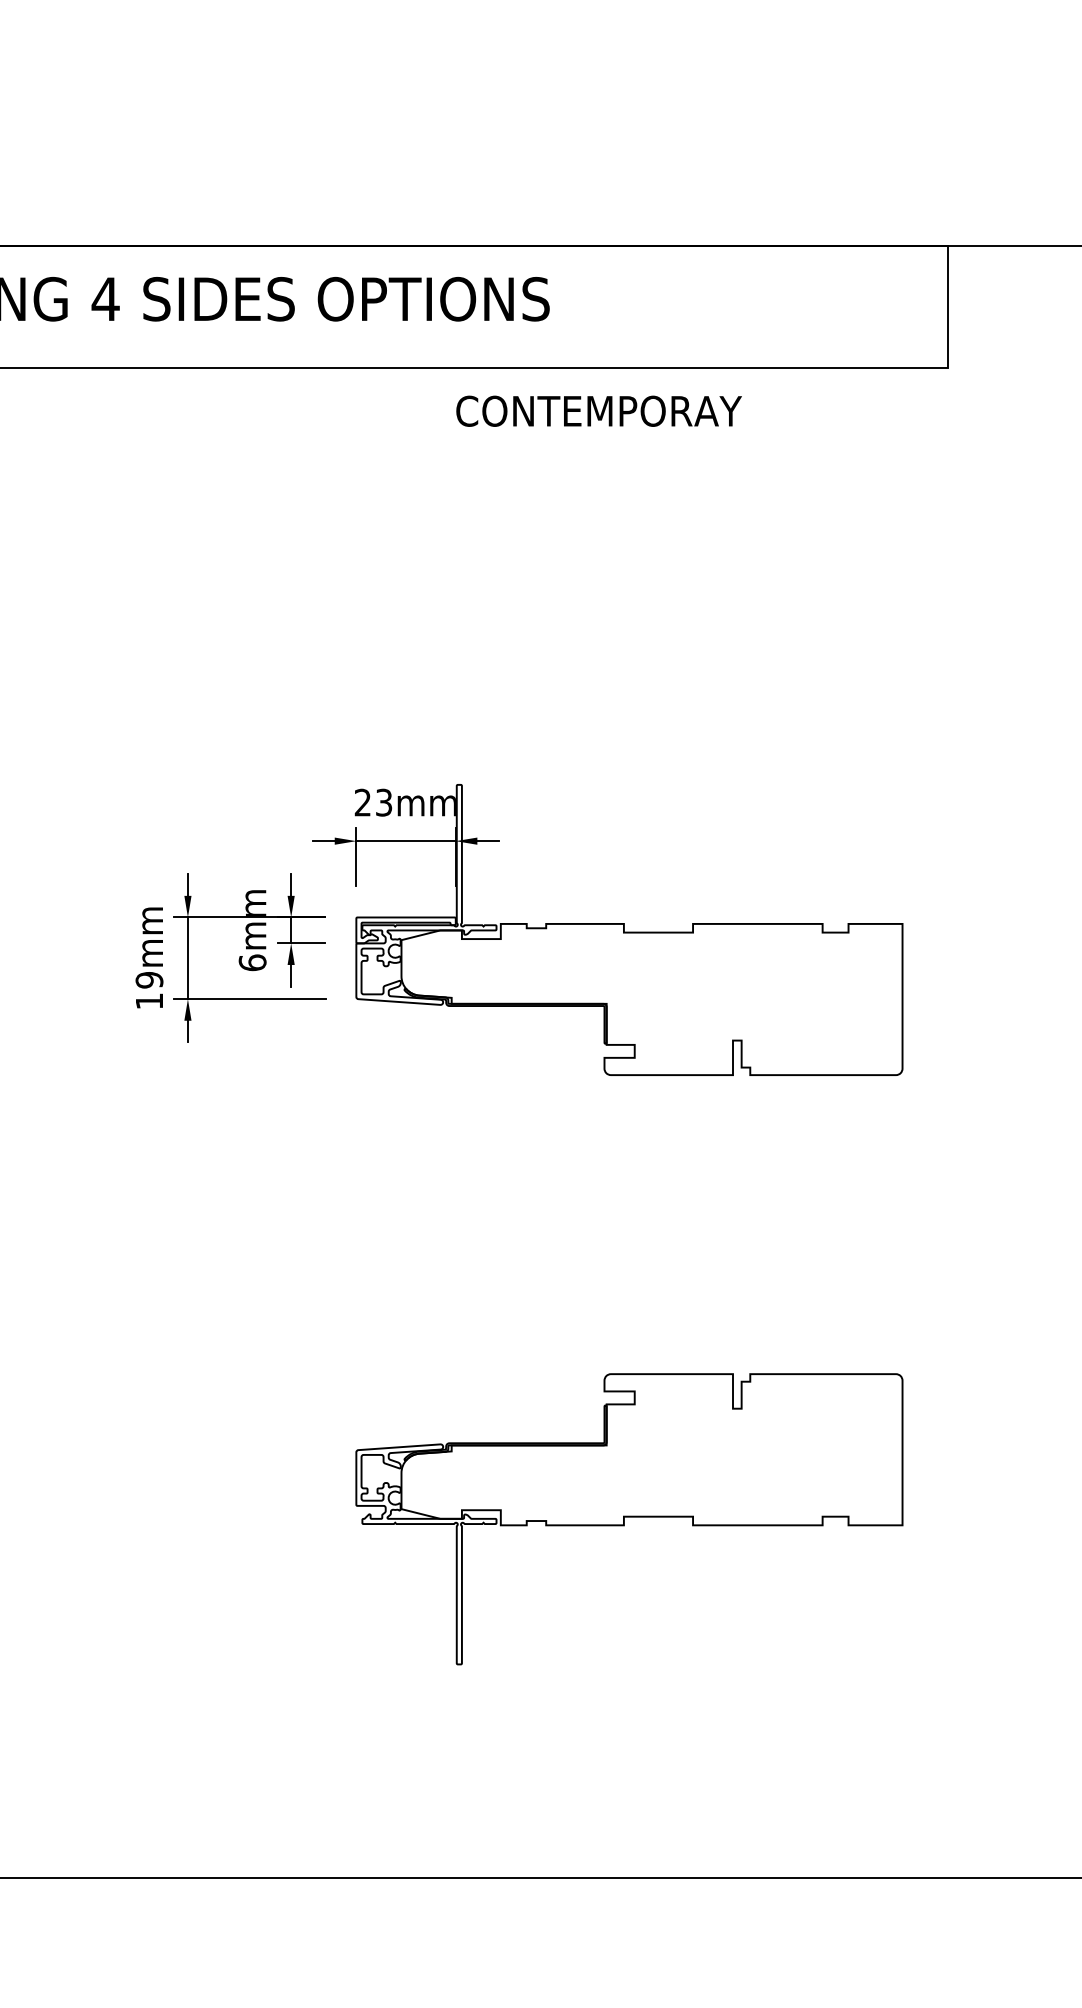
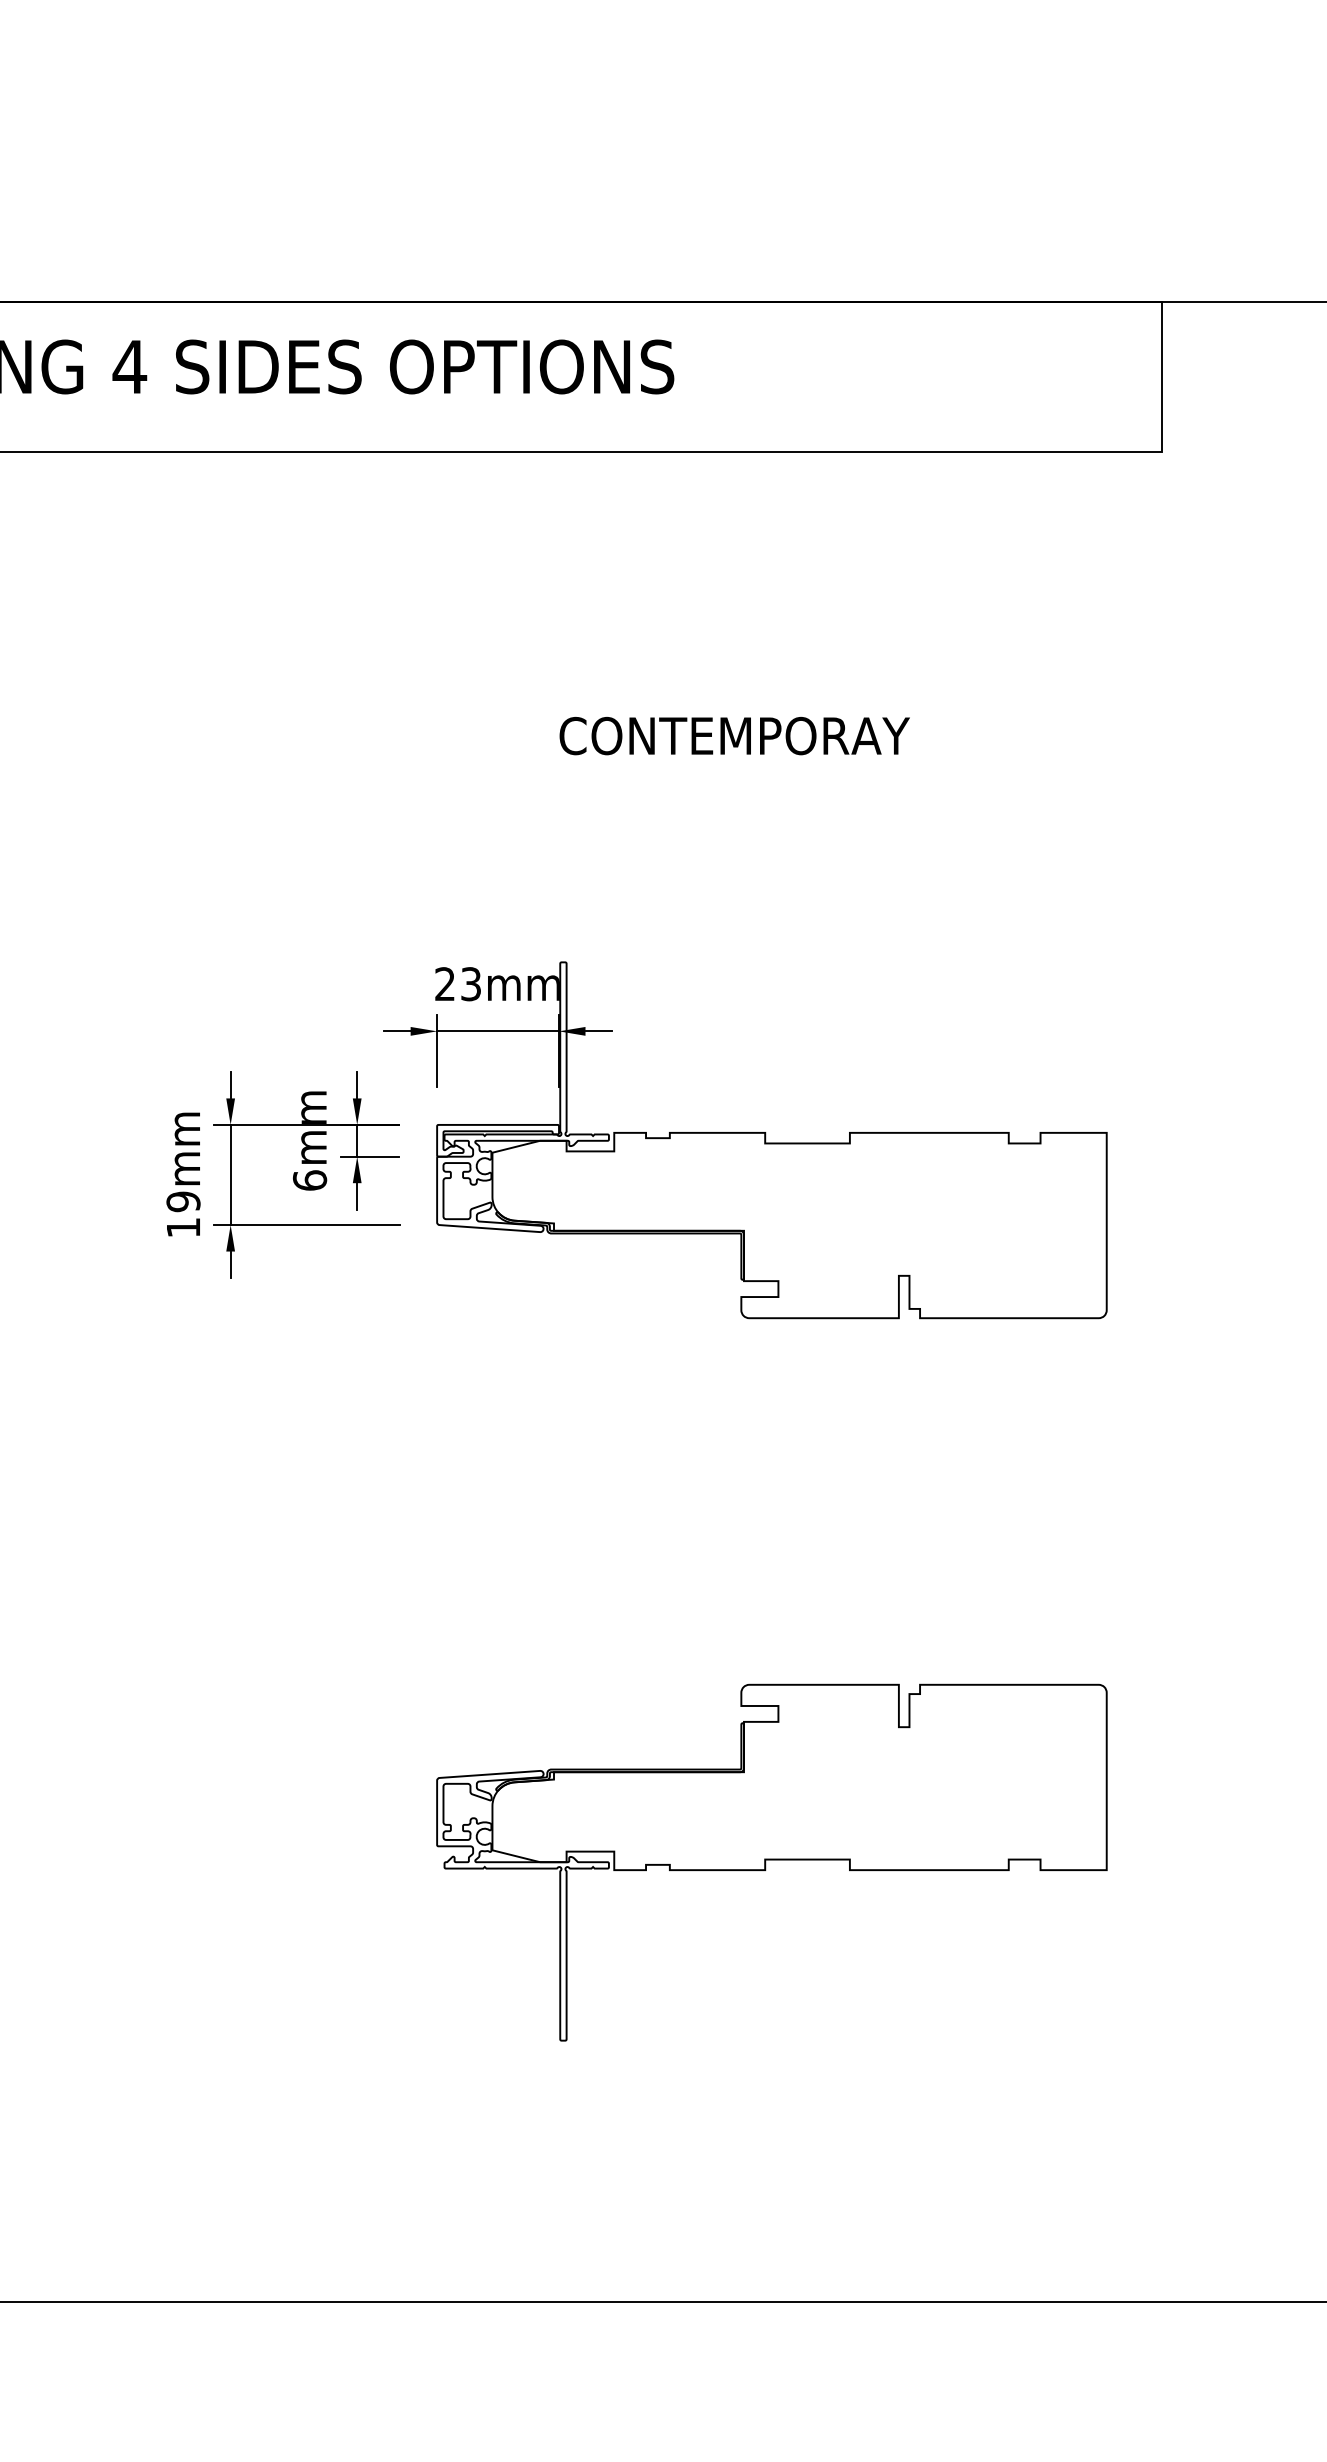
text: (598, 410) -> (733, 735), moved

